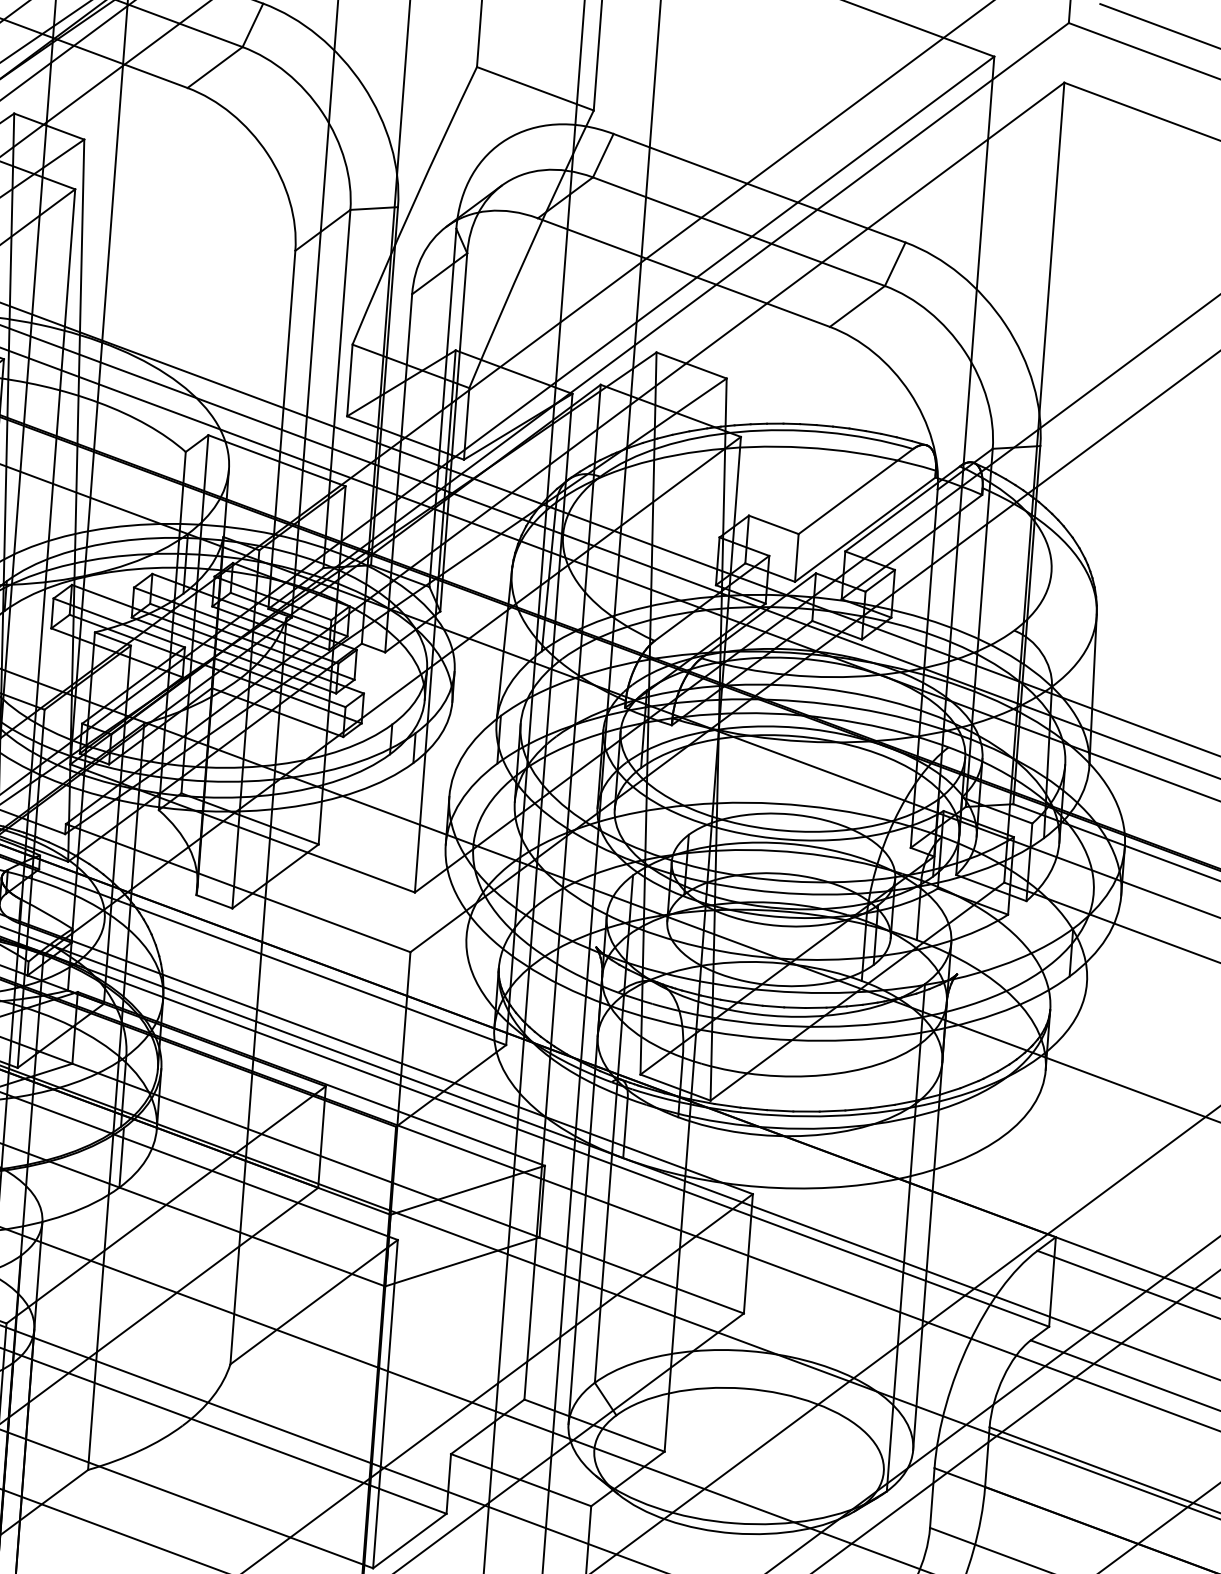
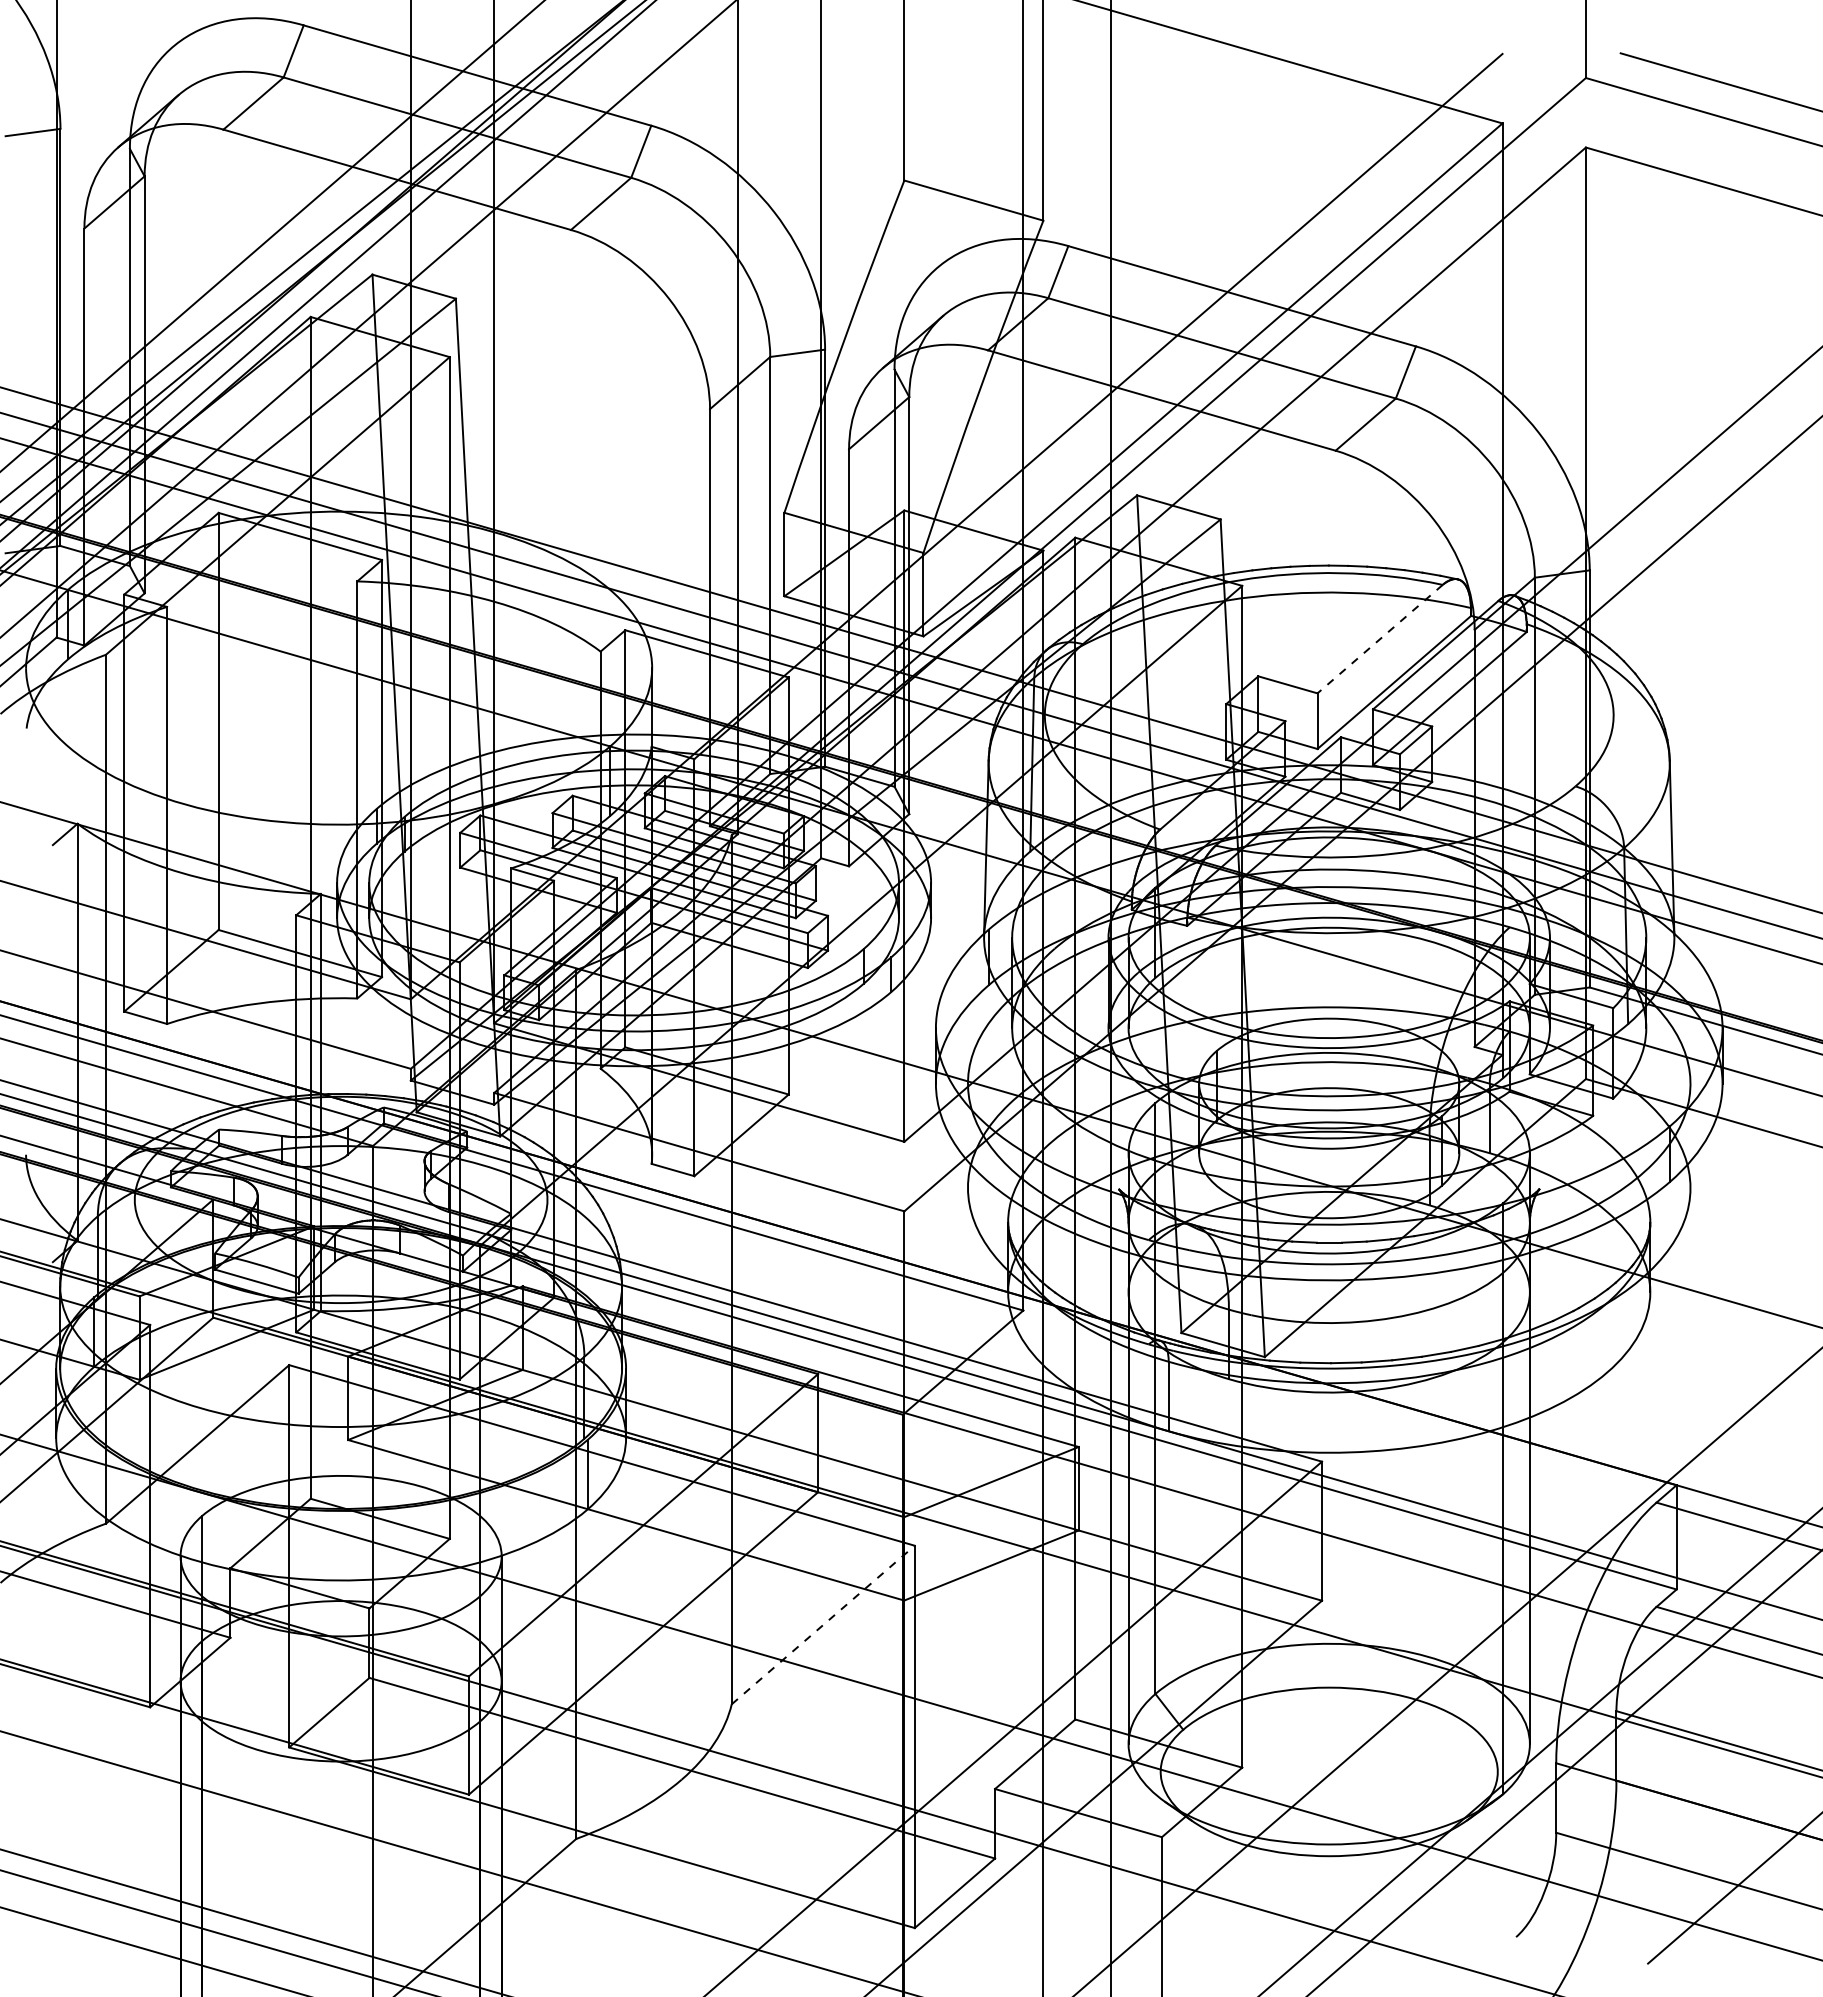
line: (856, 491) -> (1380, 639), solid -> dashed
line: (314, 1301) -> (823, 1624), solid -> dashed

